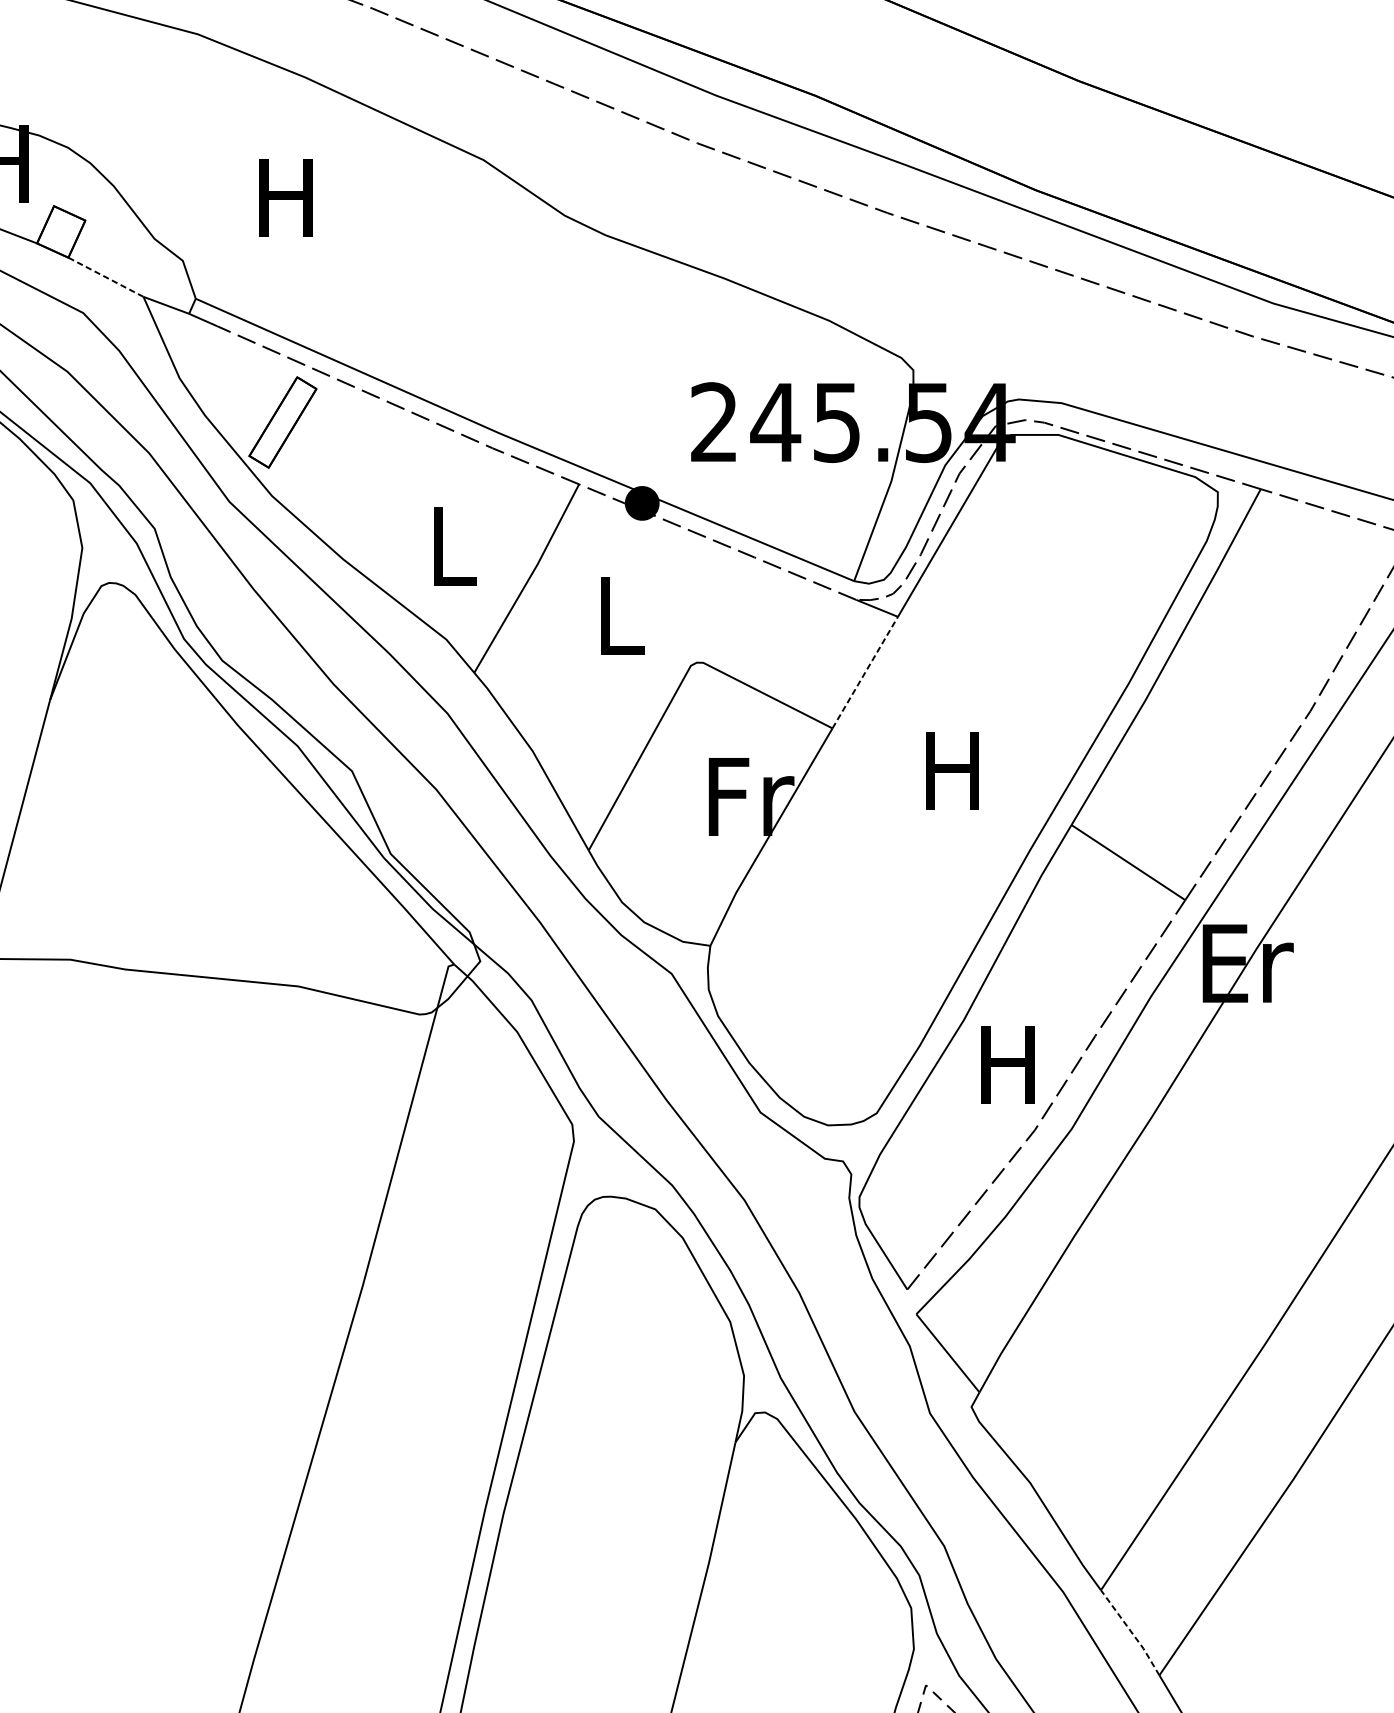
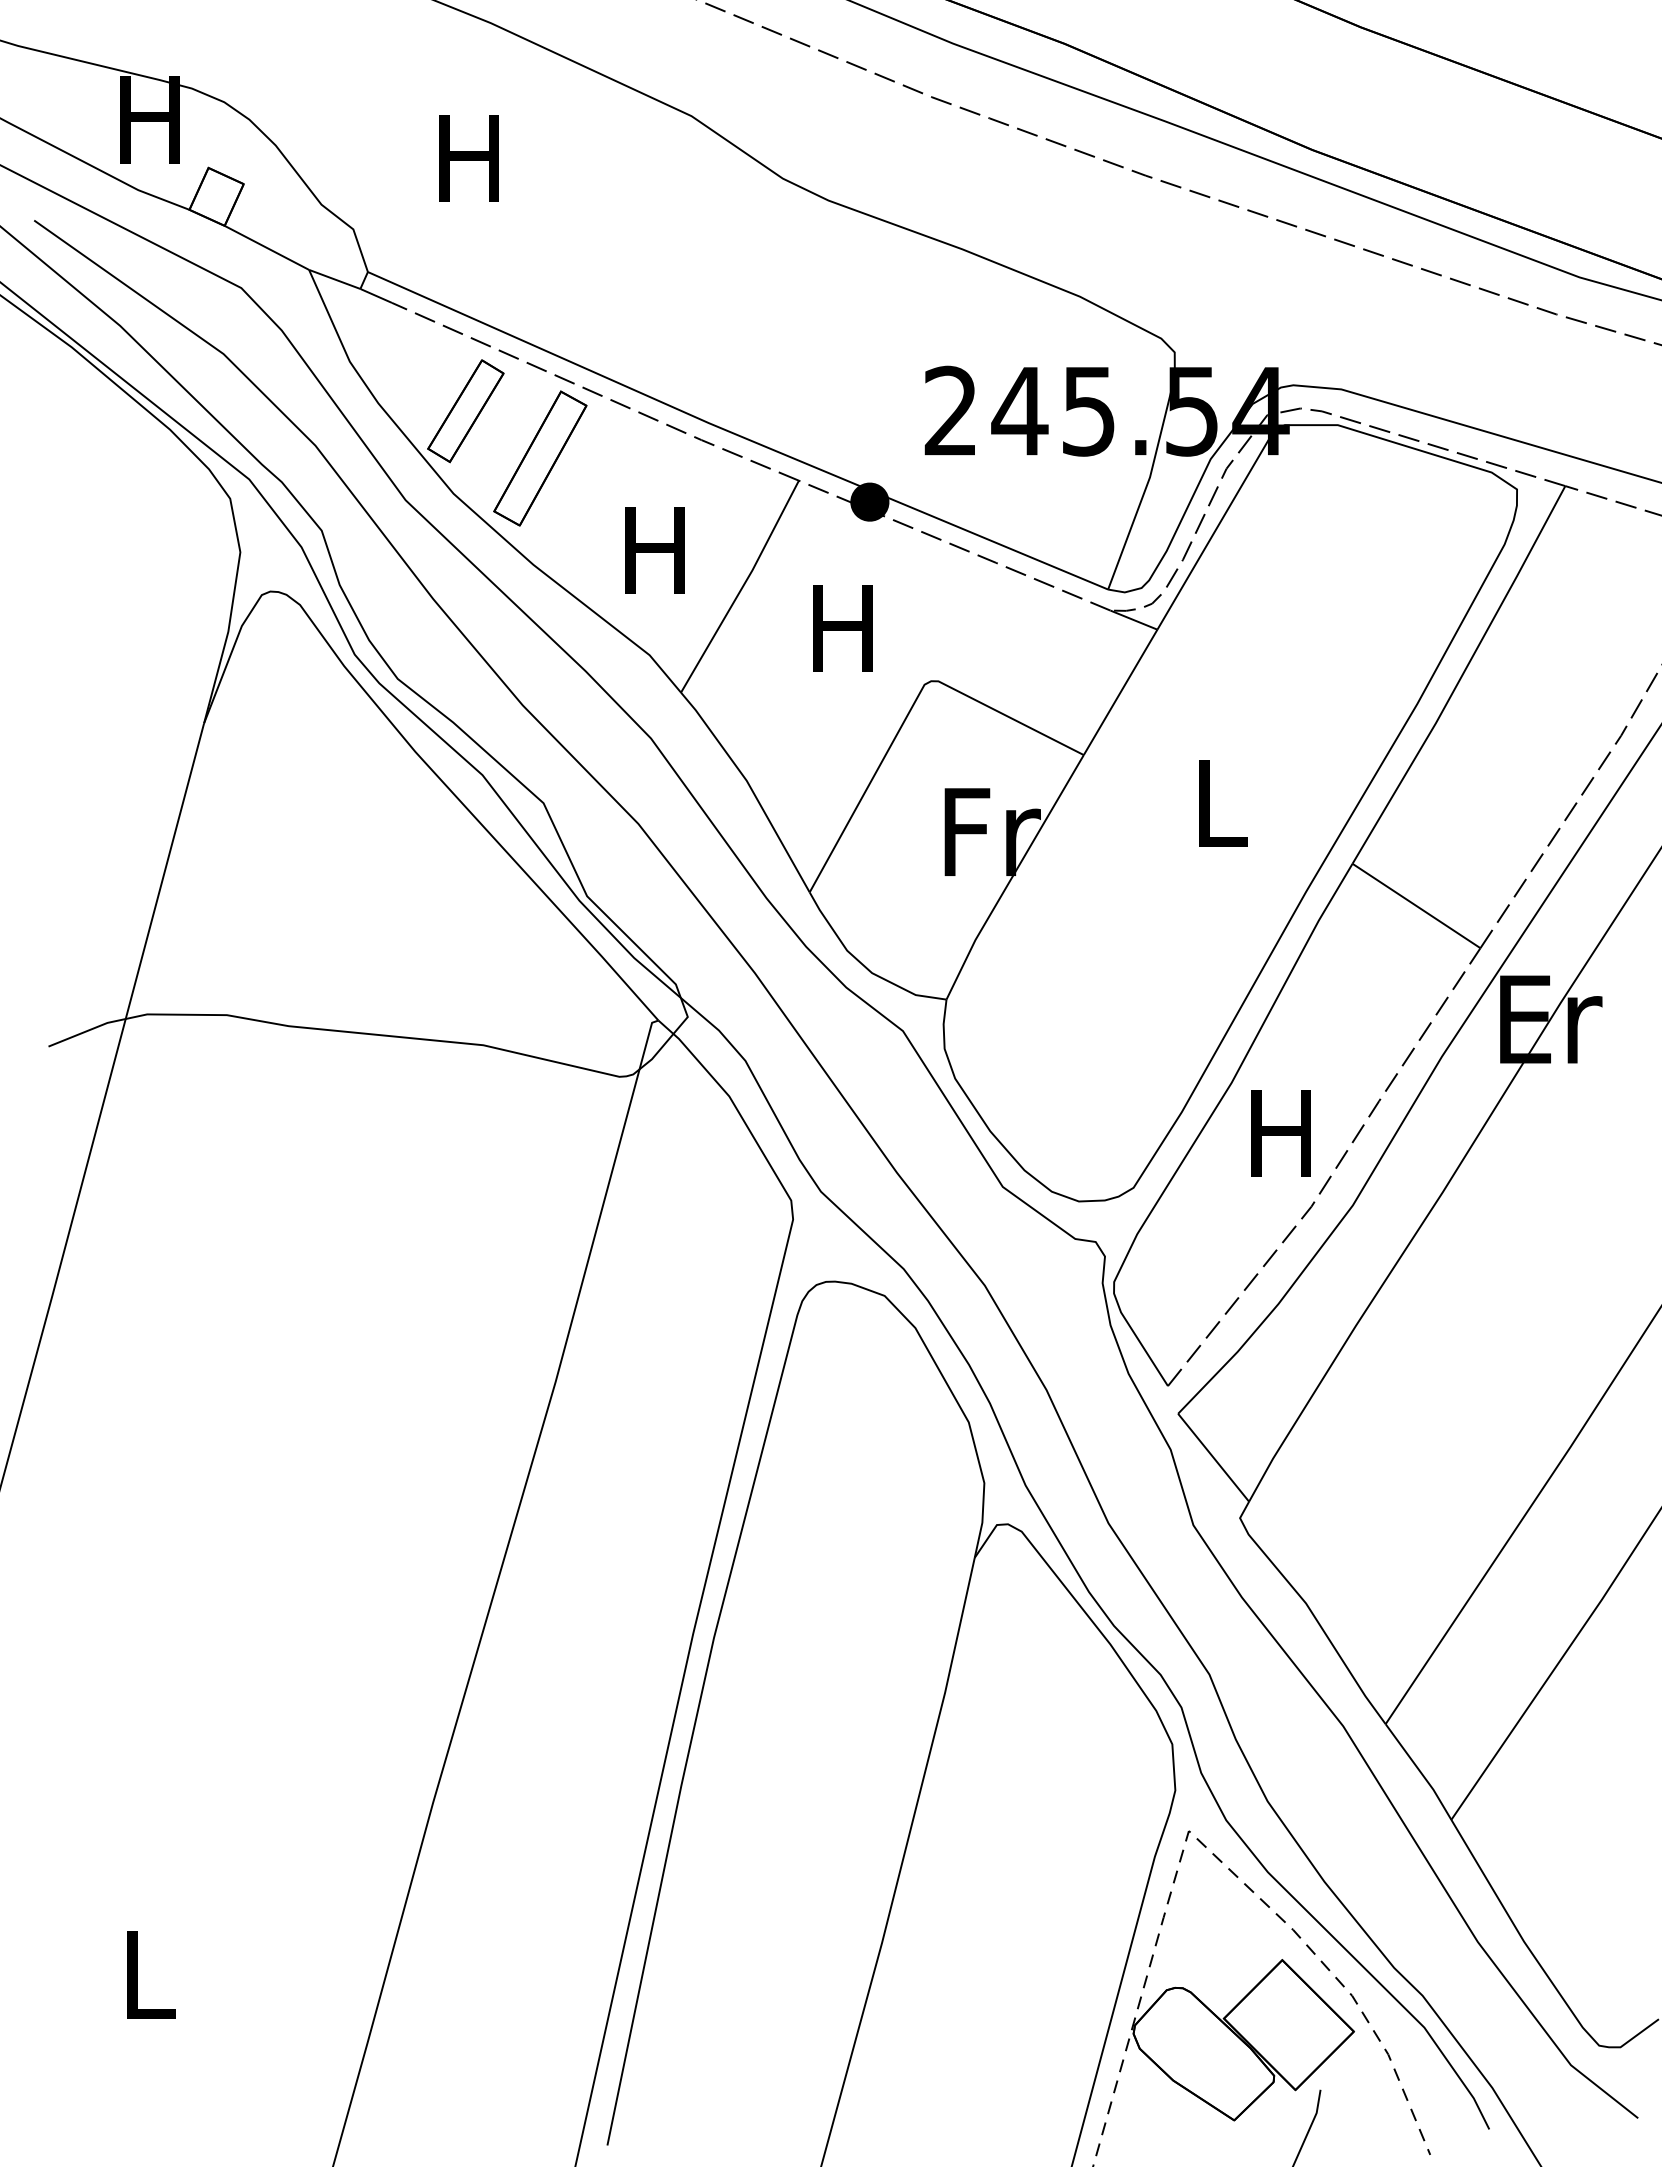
line: (105, 276) -> (266, 247), dashed -> solid
part: (349, 464) -> (540, 458), added
text: (450, 546) -> (654, 550), L -> H
text: (617, 615) -> (842, 628), L -> H
line: (865, 672) -> (1120, 692), dashed -> solid
text: (952, 771) -> (1218, 803), H -> L
line: (1131, 1632) -> (1420, 1771), dashed -> solid

